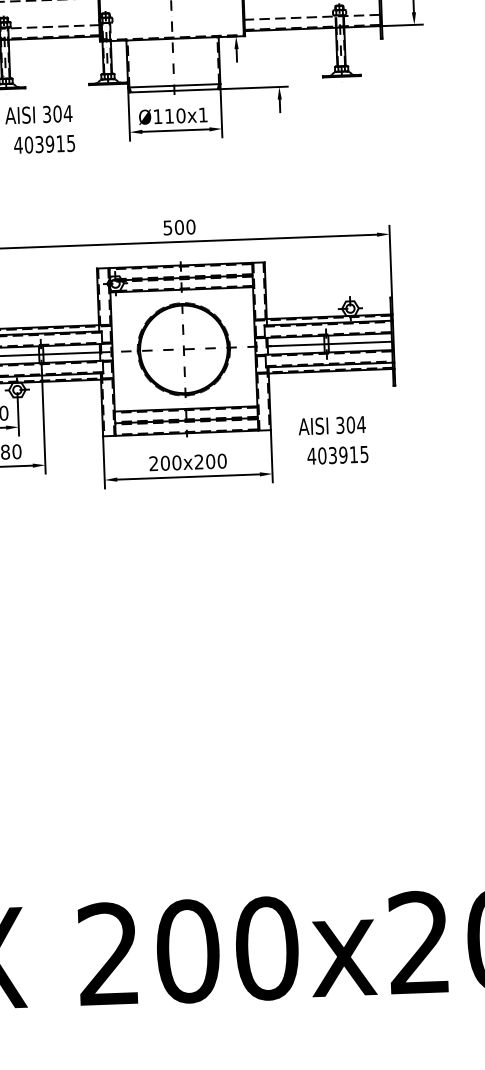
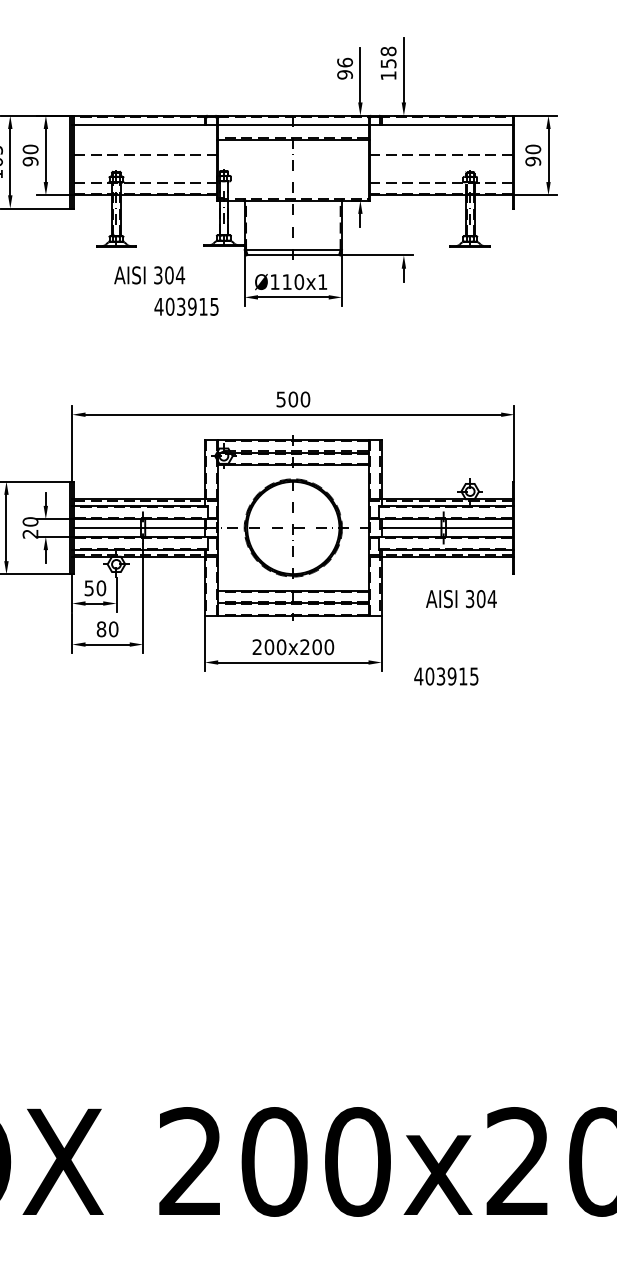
text: (44, 144) -> (186, 306), moved
text: (332, 426) -> (461, 599), moved
text: (338, 455) -> (446, 676), moved

